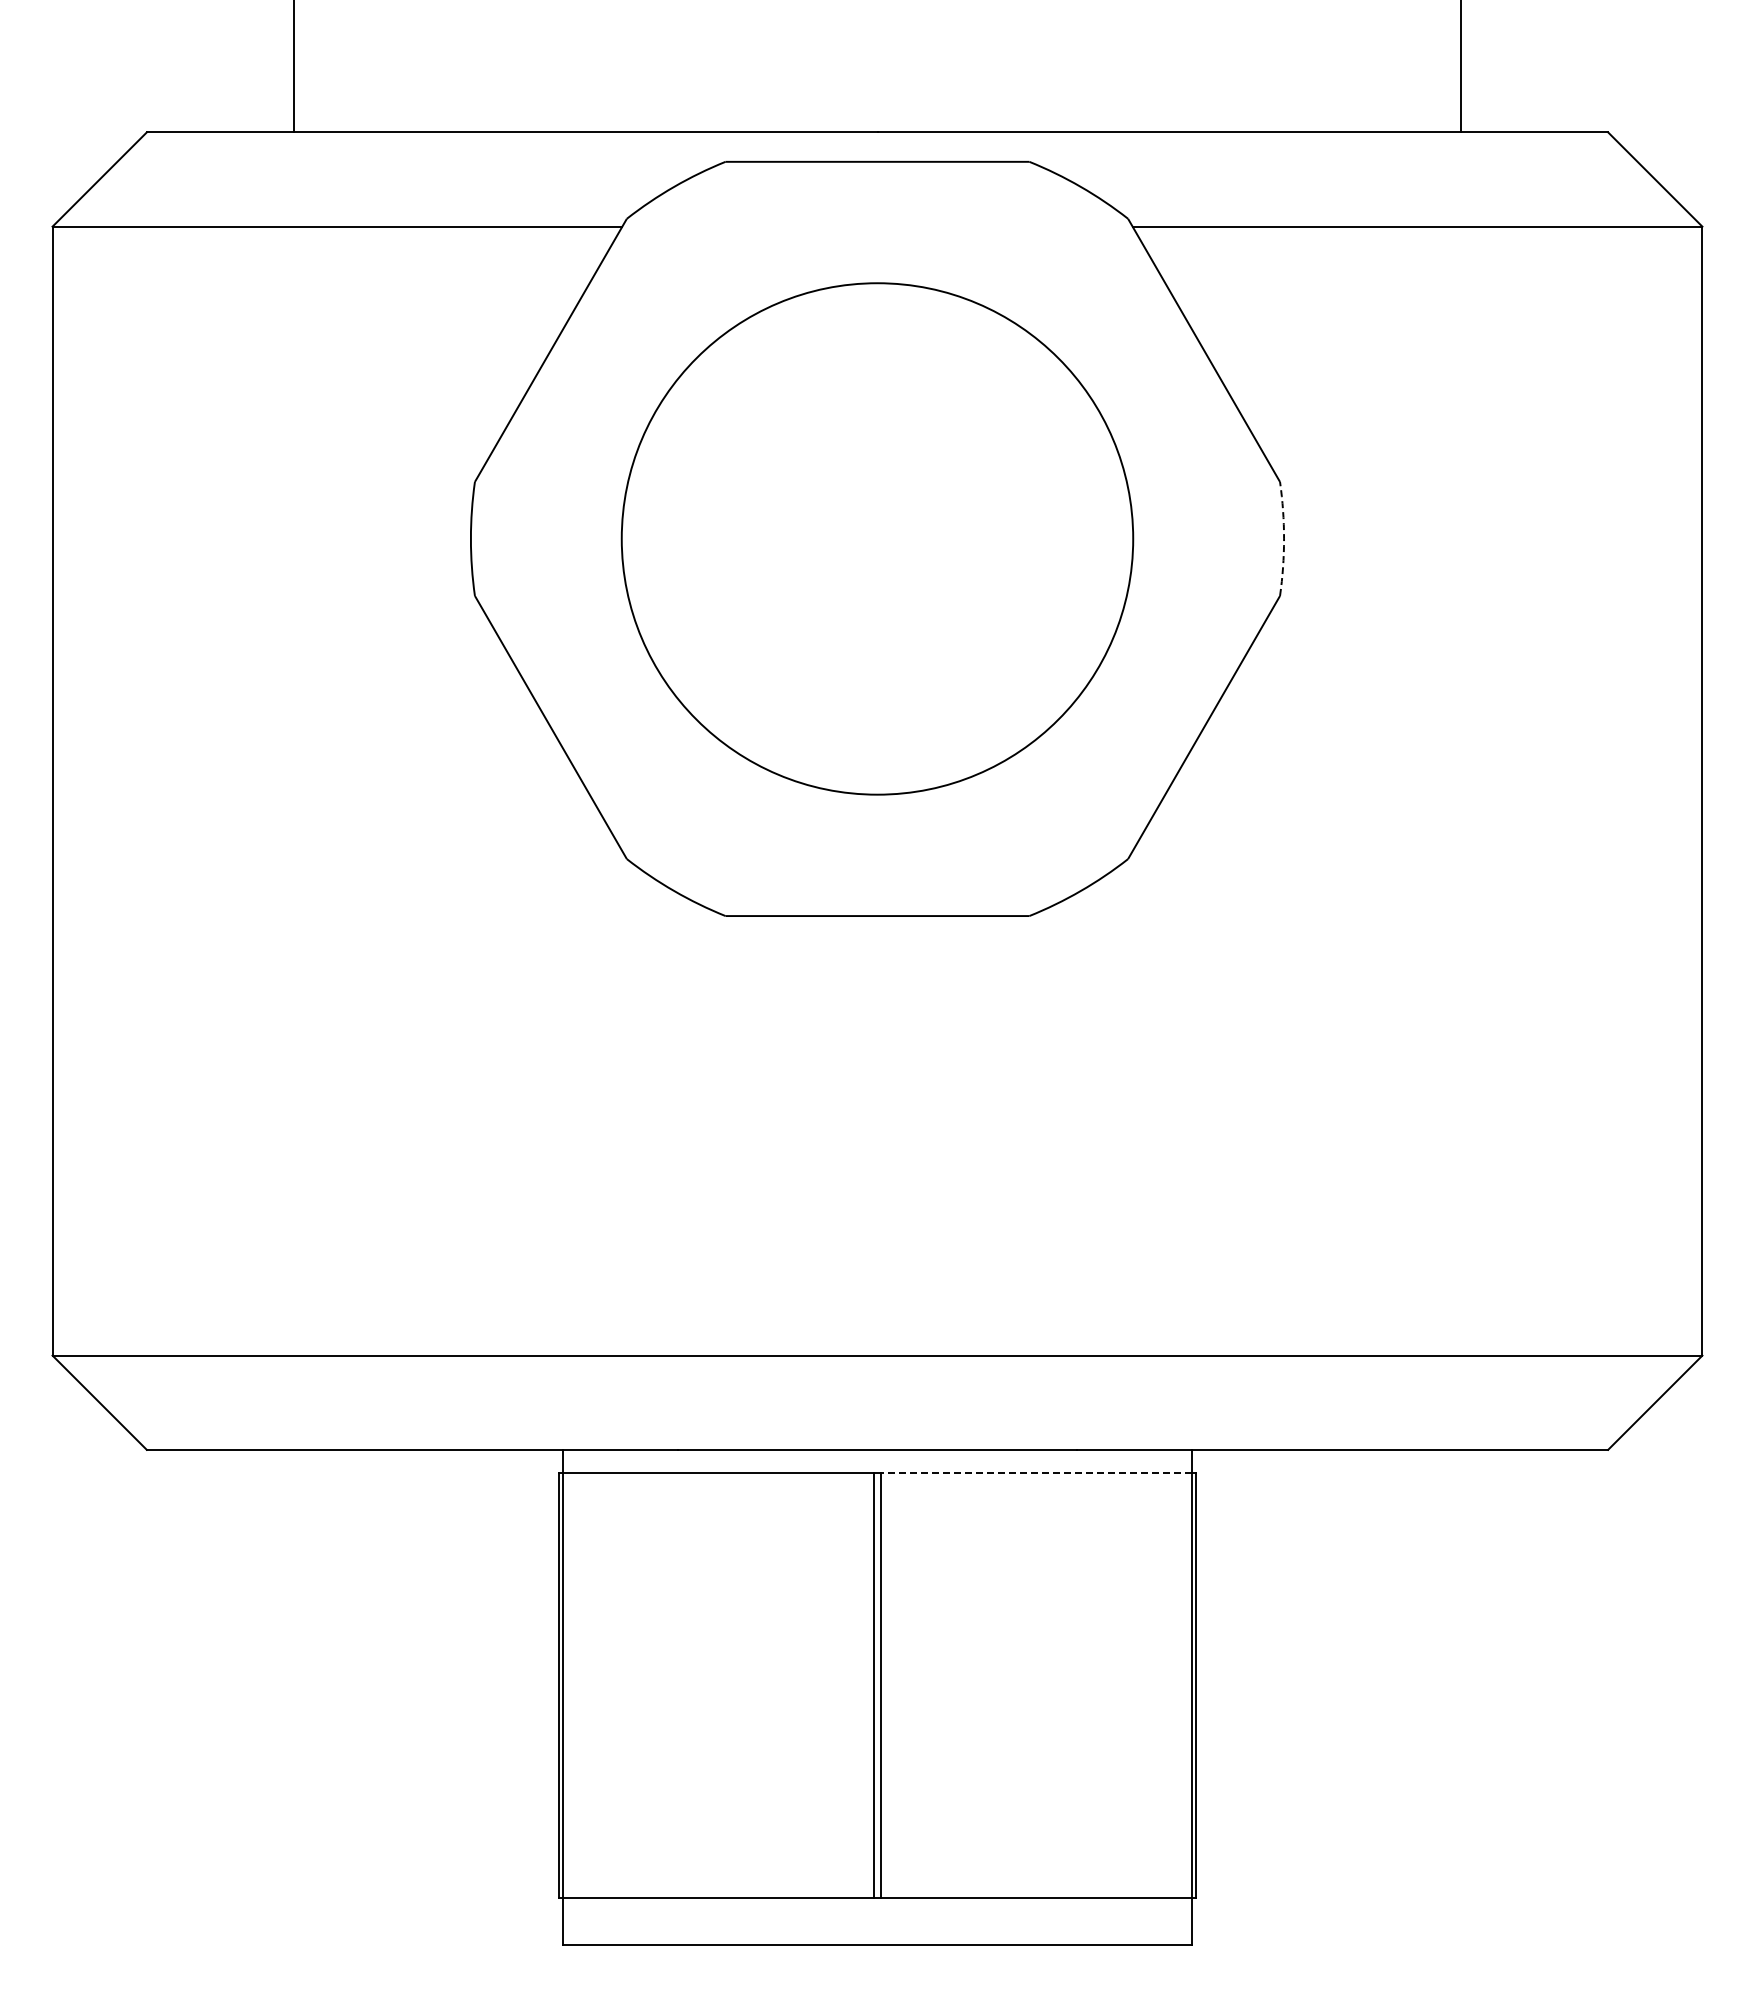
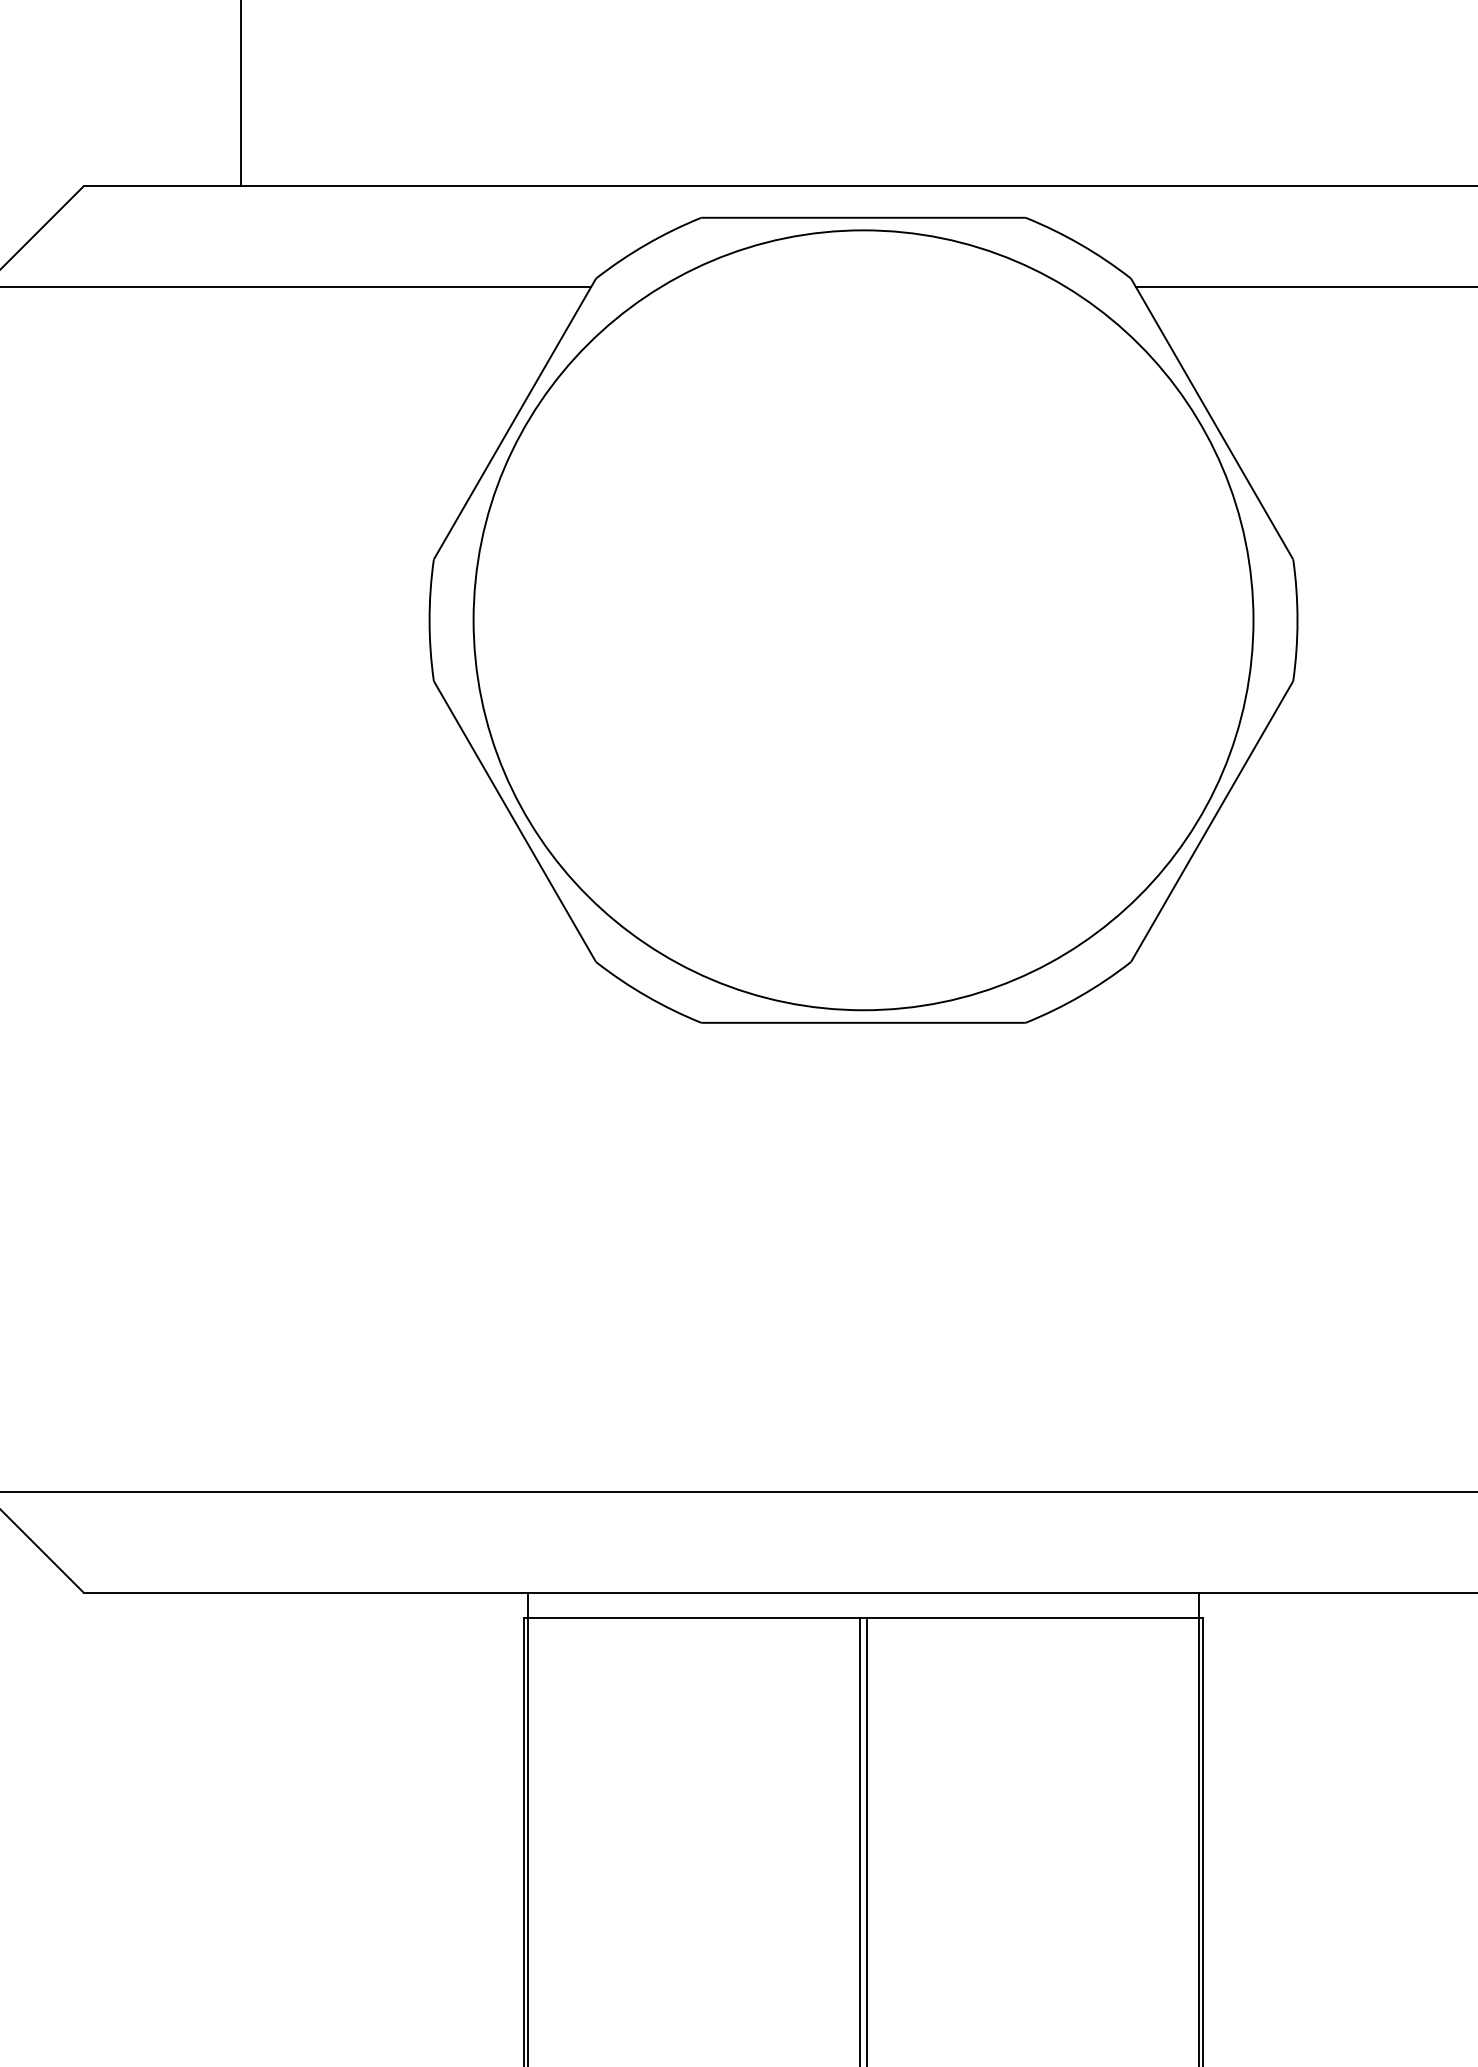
circle: (877, 538) -> (863, 619), size x1.43
arc: (1284, 538) -> (1297, 619), dashed -> solid
line: (1036, 1473) -> (1033, 1617), dashed -> solid

